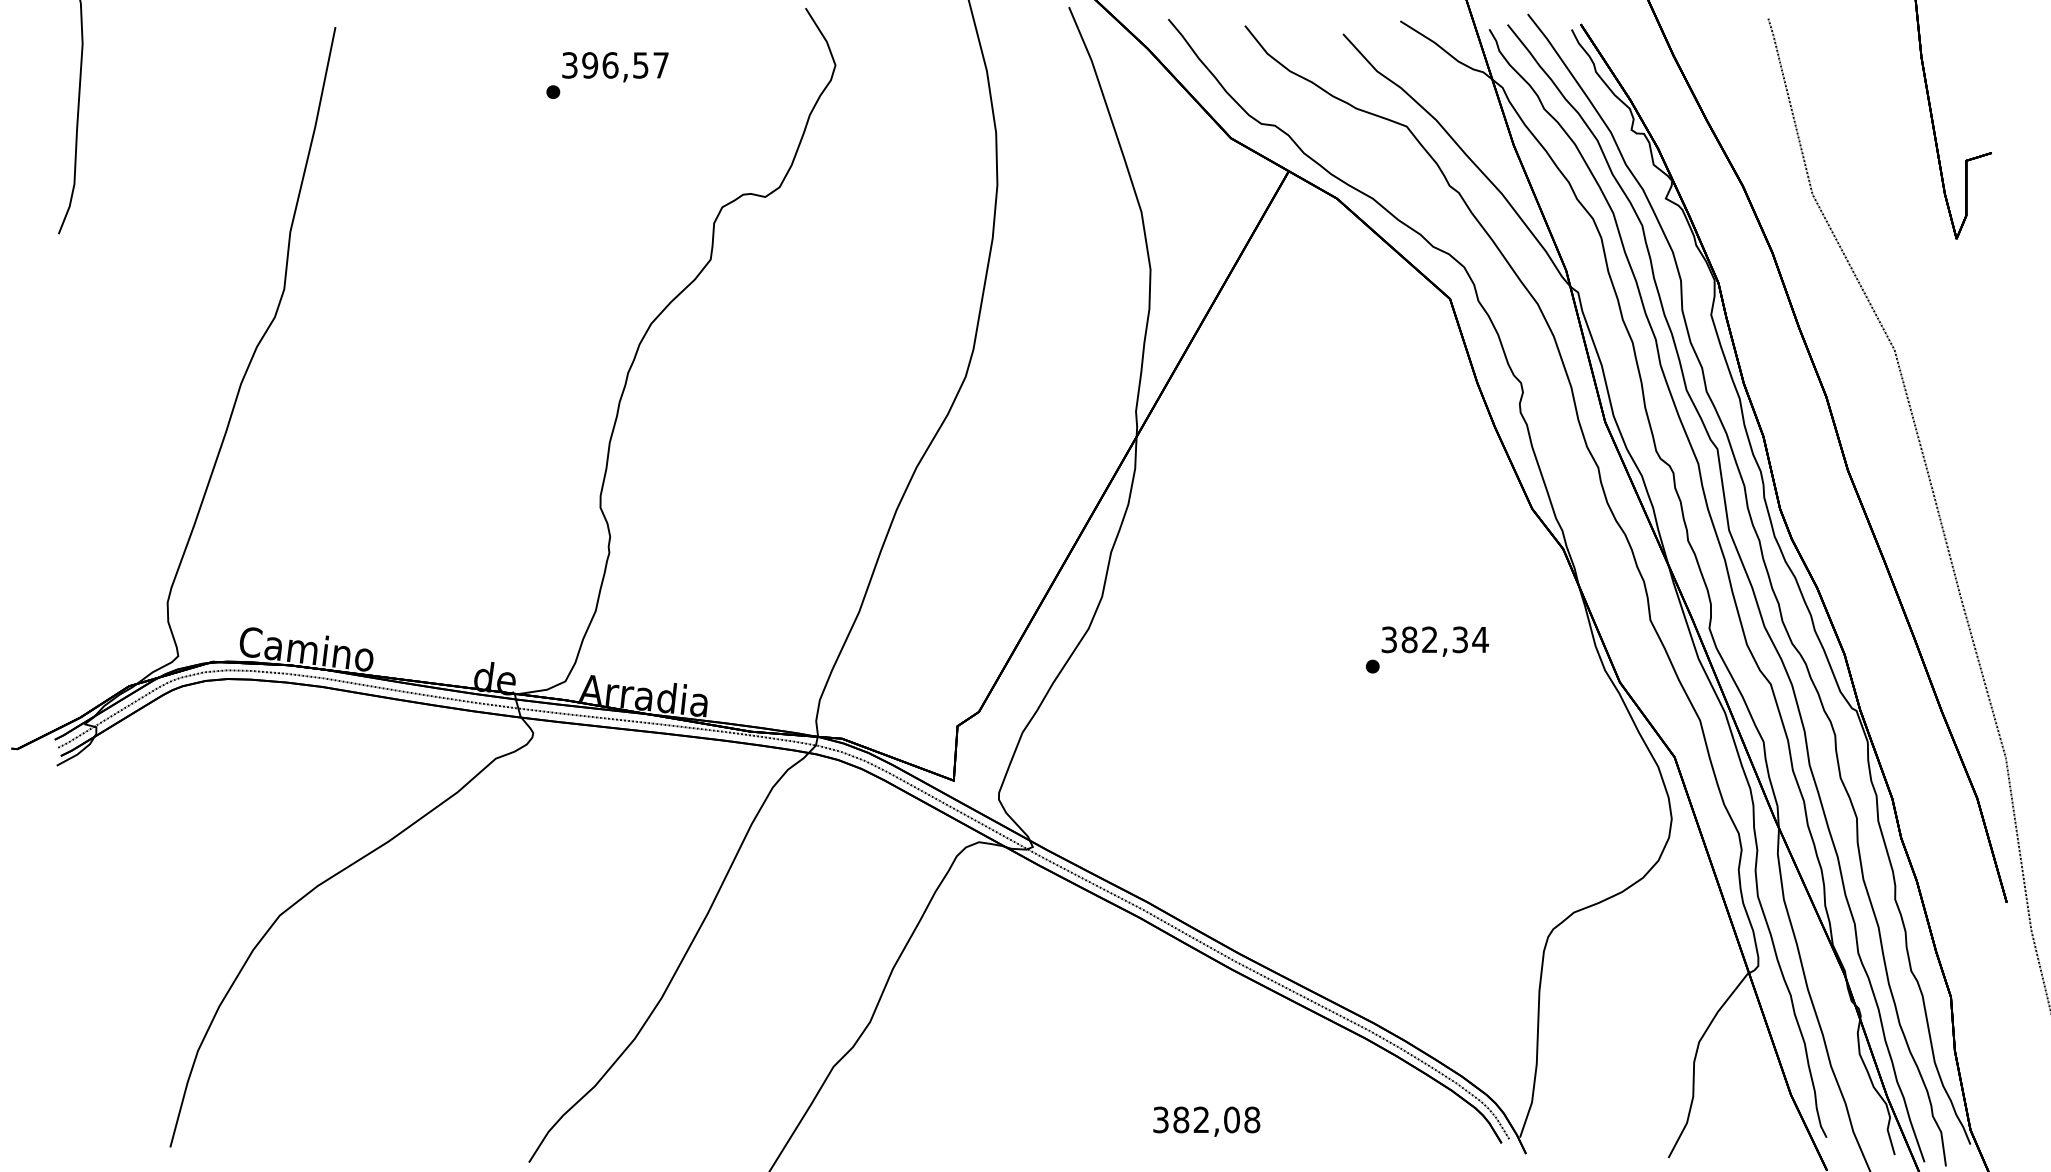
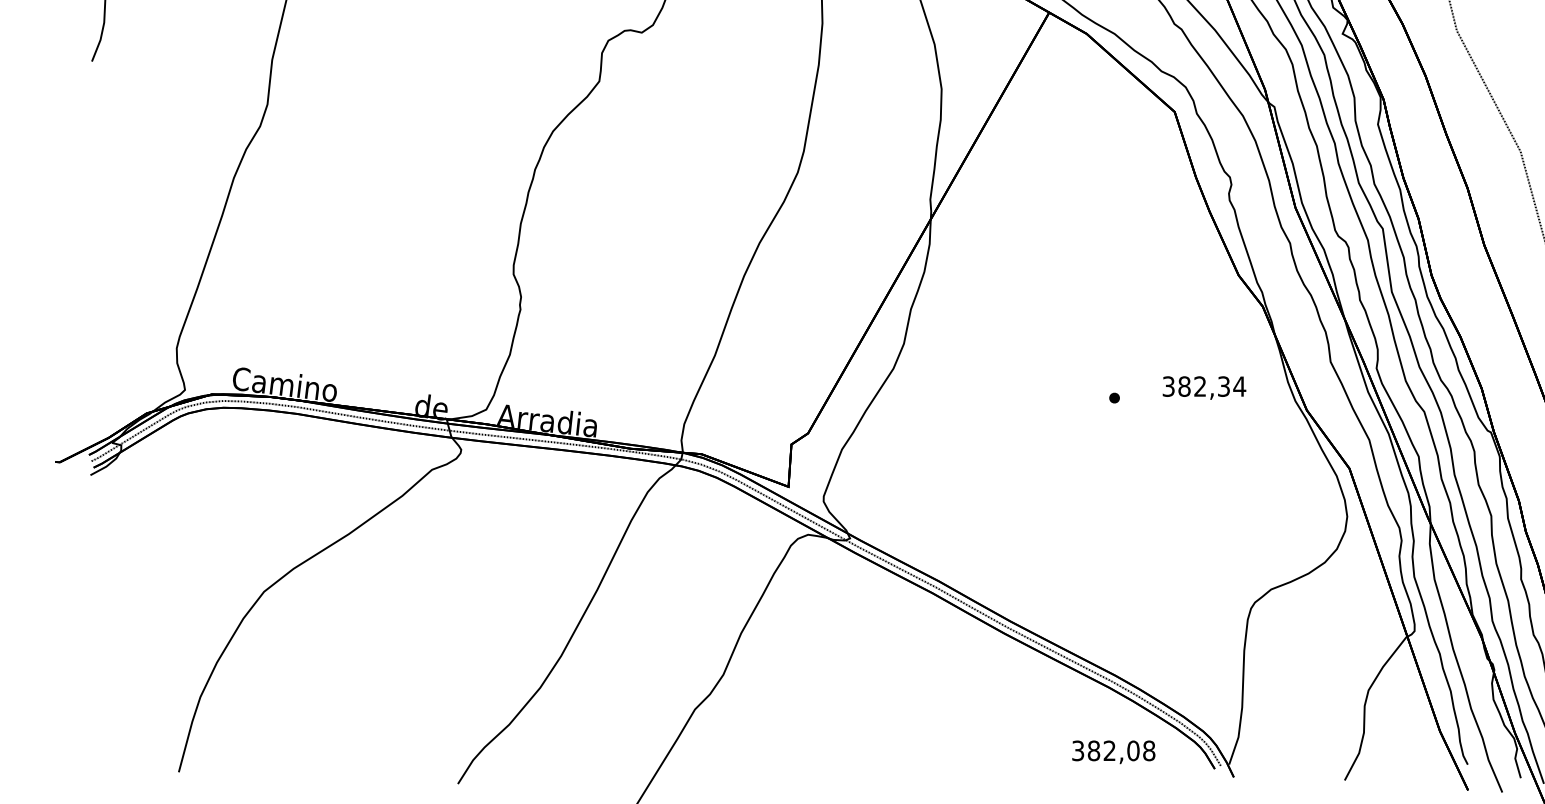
text: (1434, 641) -> (1203, 387), moved
text: (1206, 1121) -> (1113, 752), moved

